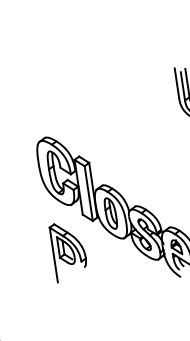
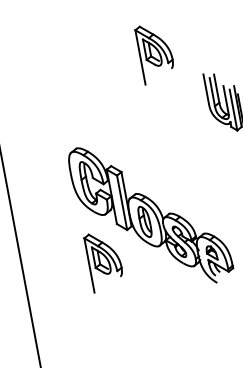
part: (125, 47) -> (153, 55), added

